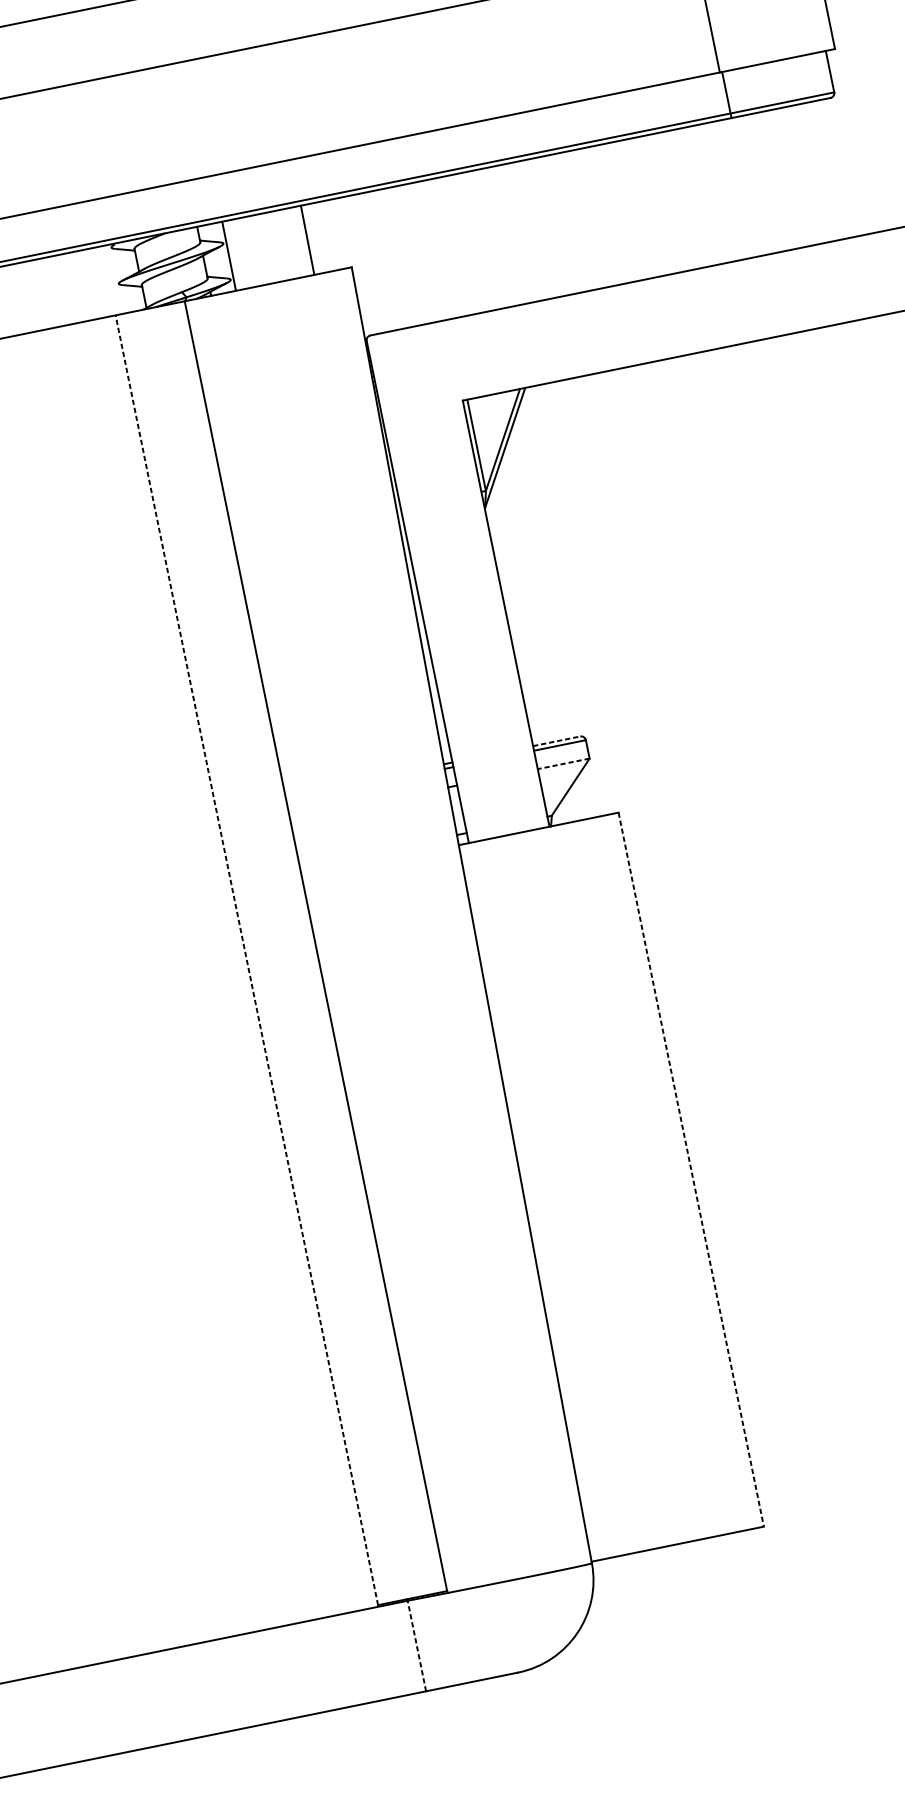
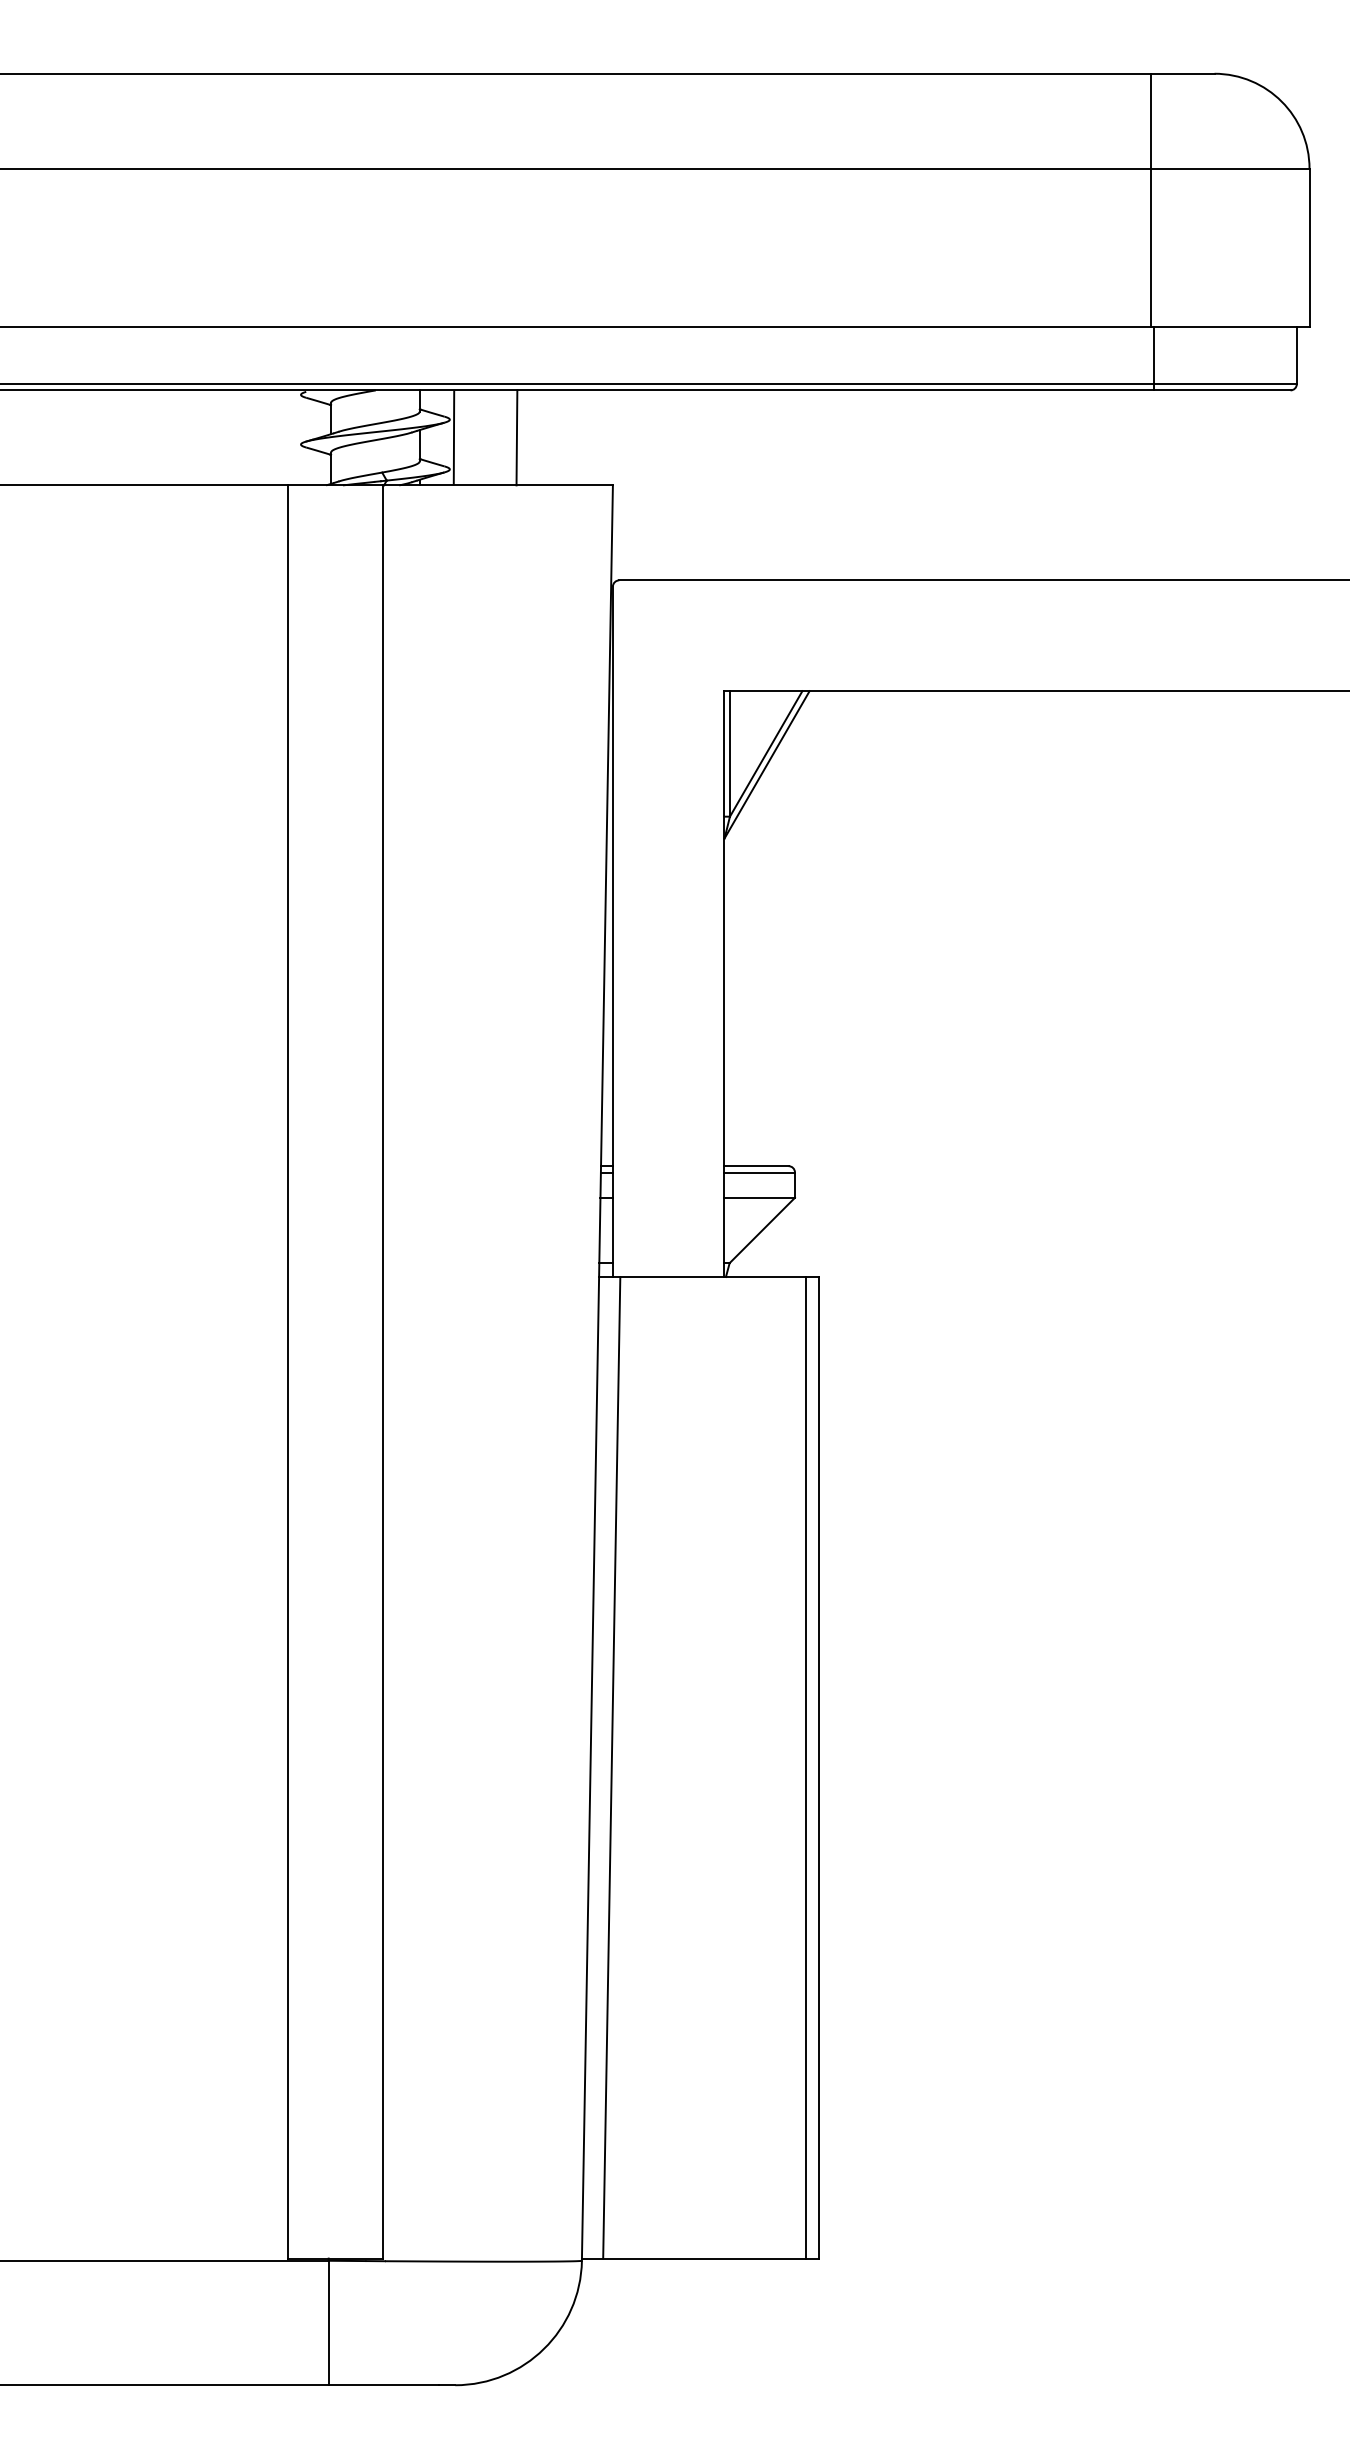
line: (307, 240) -> (516, 437), moved
line: (556, 741) -> (756, 1166), dashed -> solid
line: (563, 763) -> (759, 1197), dashed -> solid
line: (246, 959) -> (288, 1371), dashed -> solid
line: (691, 1169) -> (818, 1767), dashed -> solid
line: (682, 1171) -> (806, 1767), added
line: (540, 1200) -> (611, 1767), added
line: (416, 1645) -> (328, 2322), dashed -> solid

